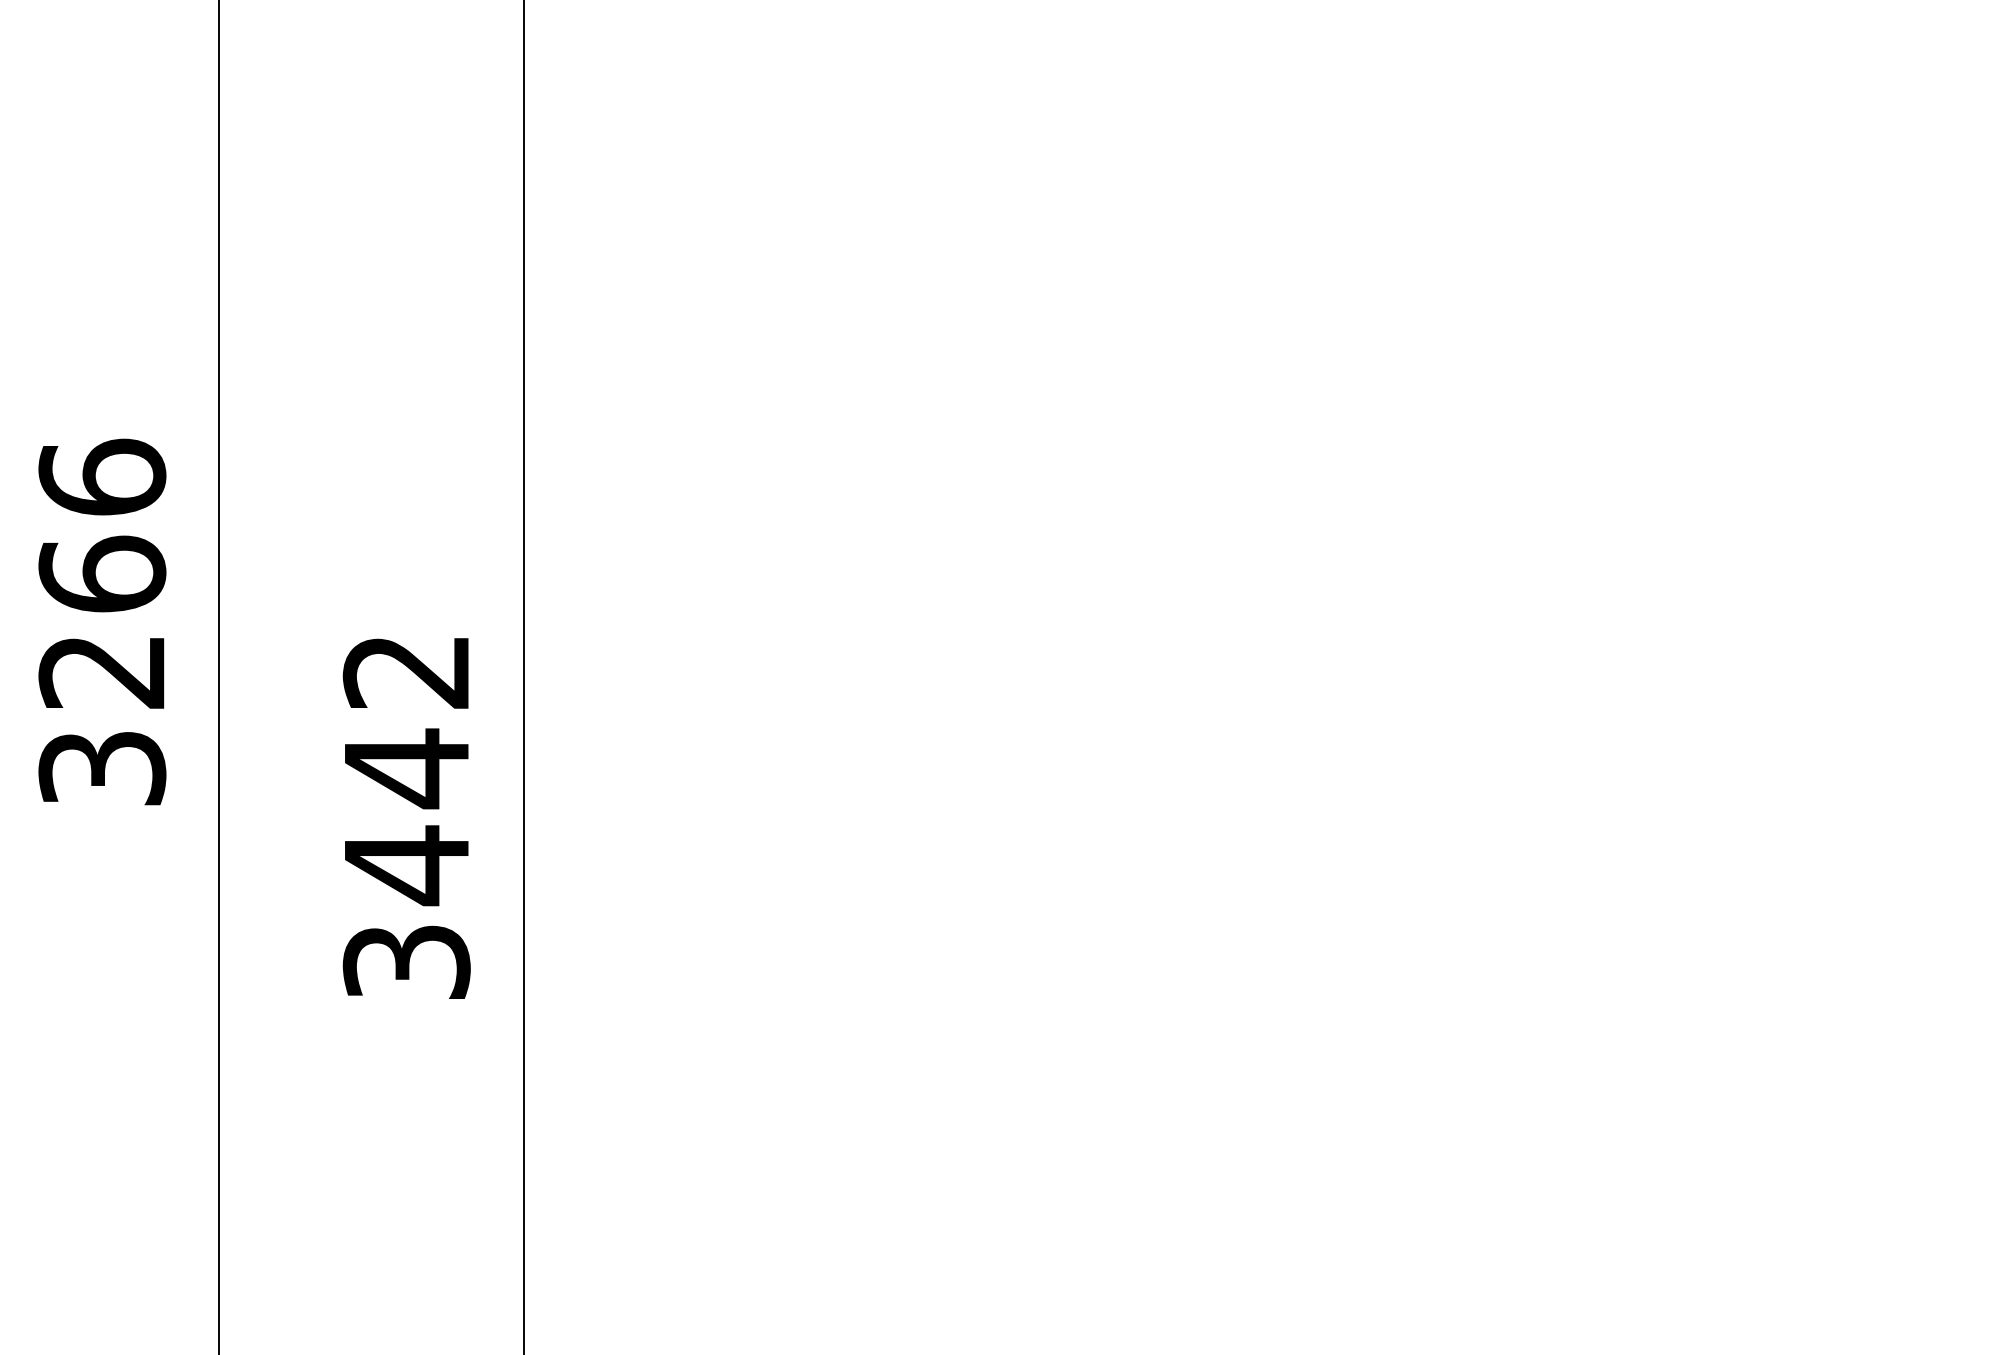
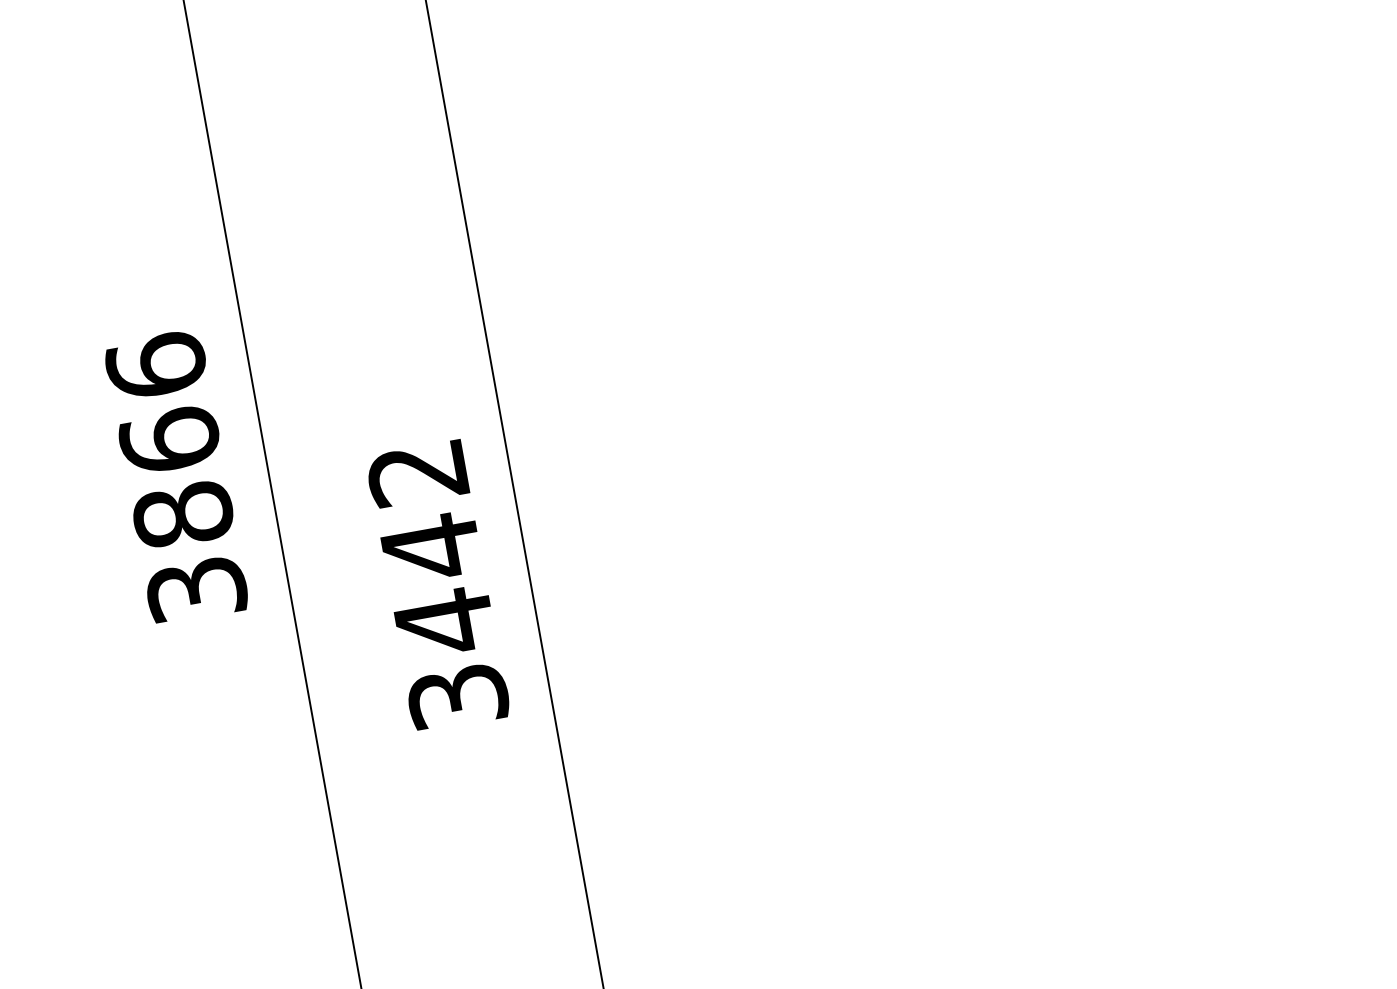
text: (102, 671) -> (183, 515), 3266 -> 3866

